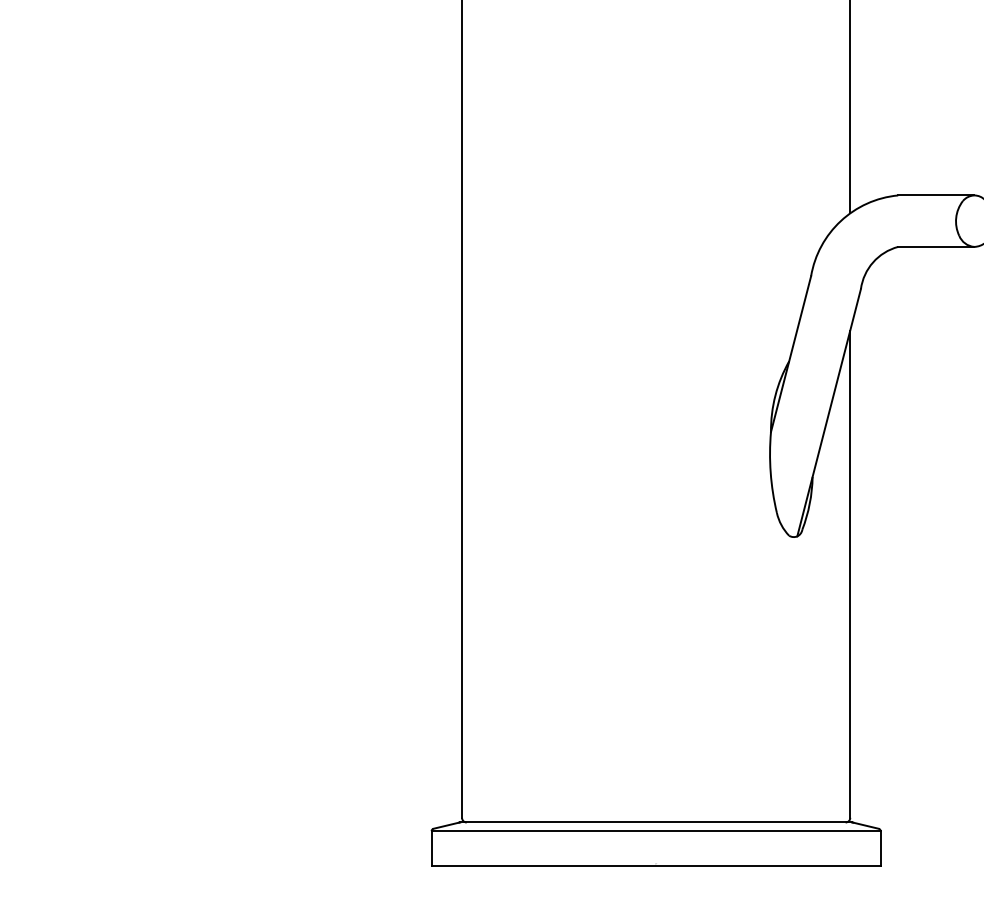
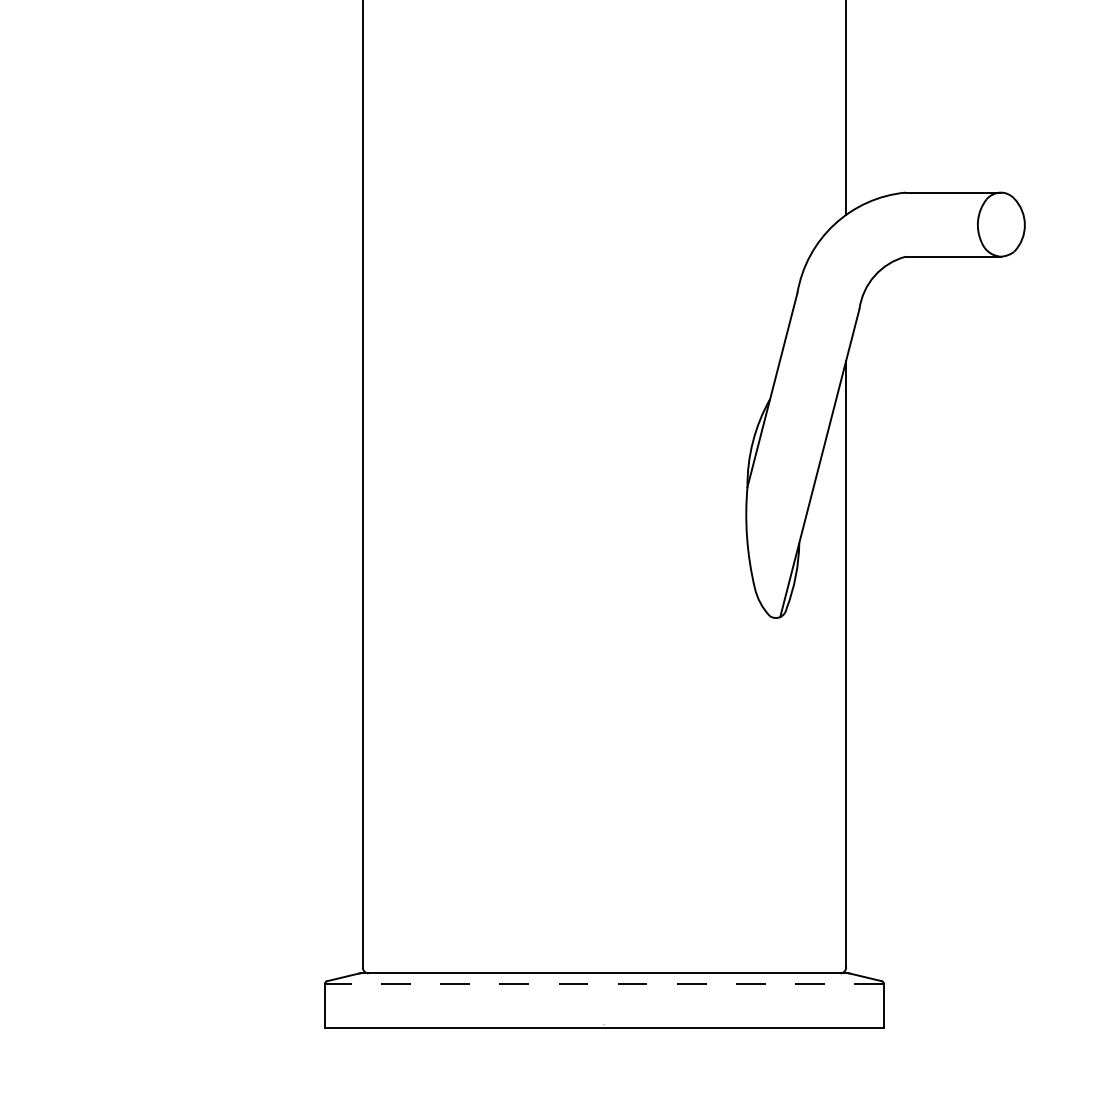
line: (656, 831) -> (604, 984), solid -> dashed

